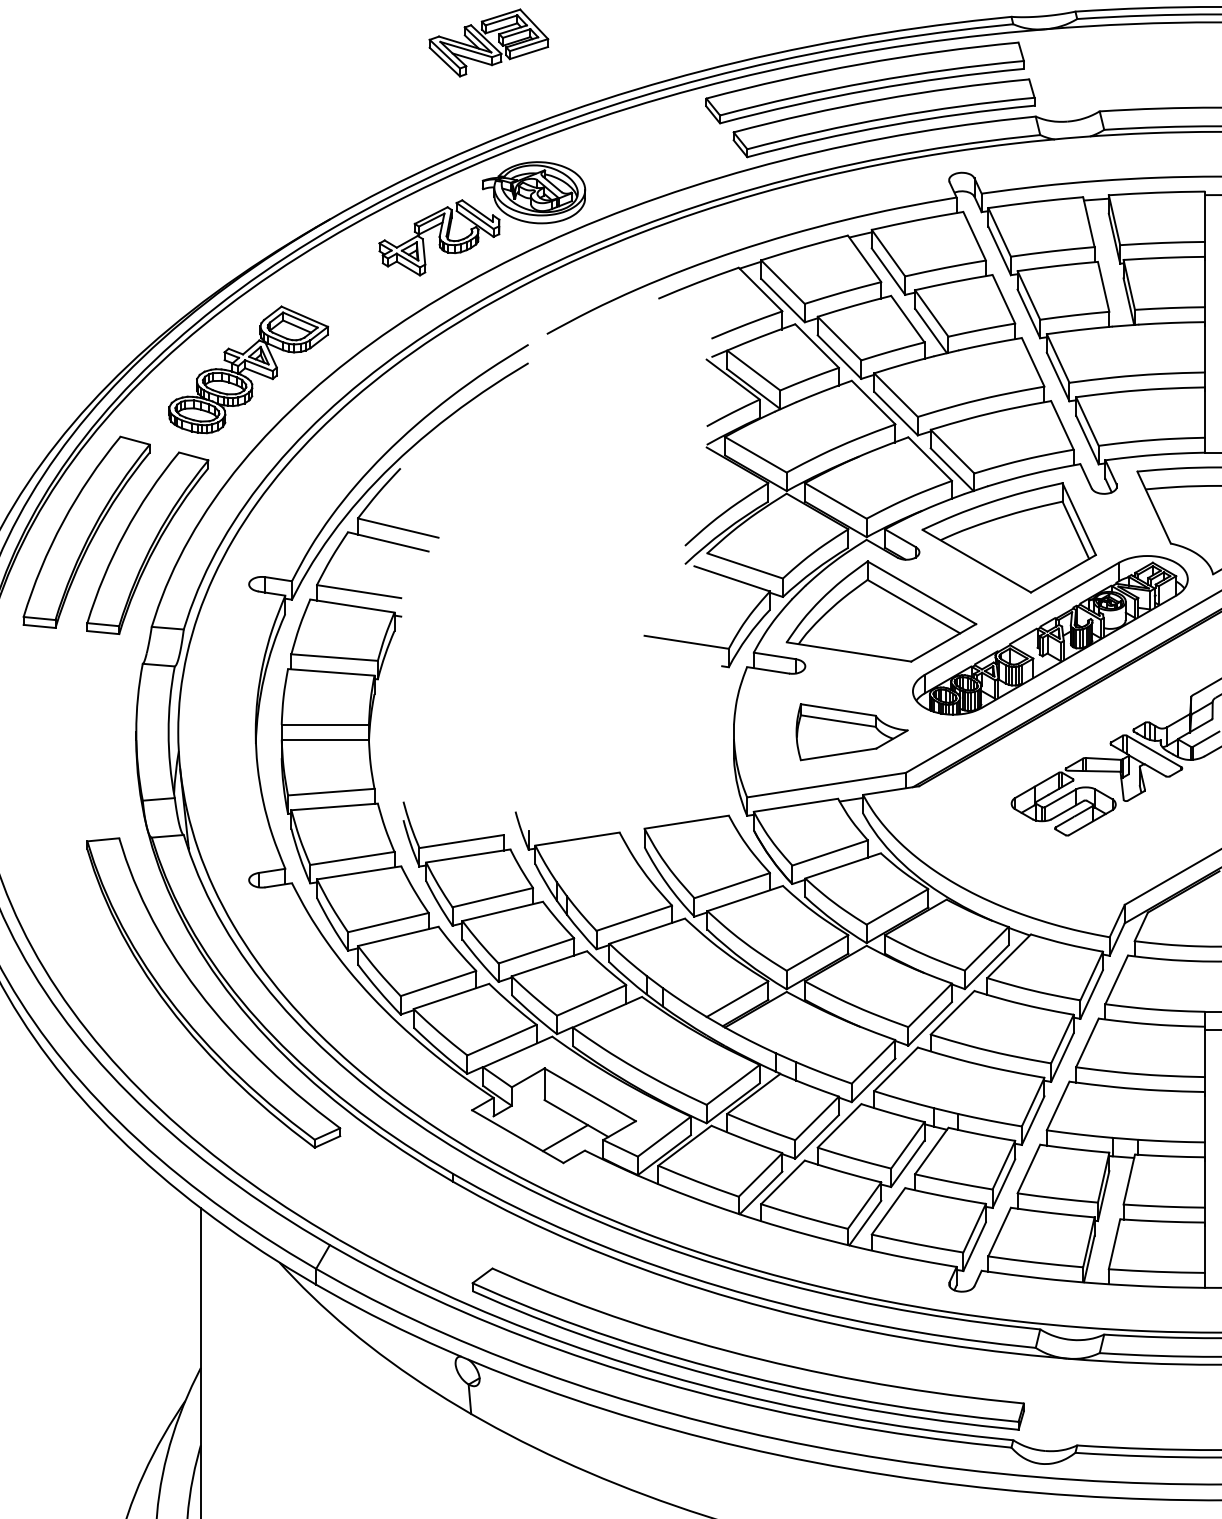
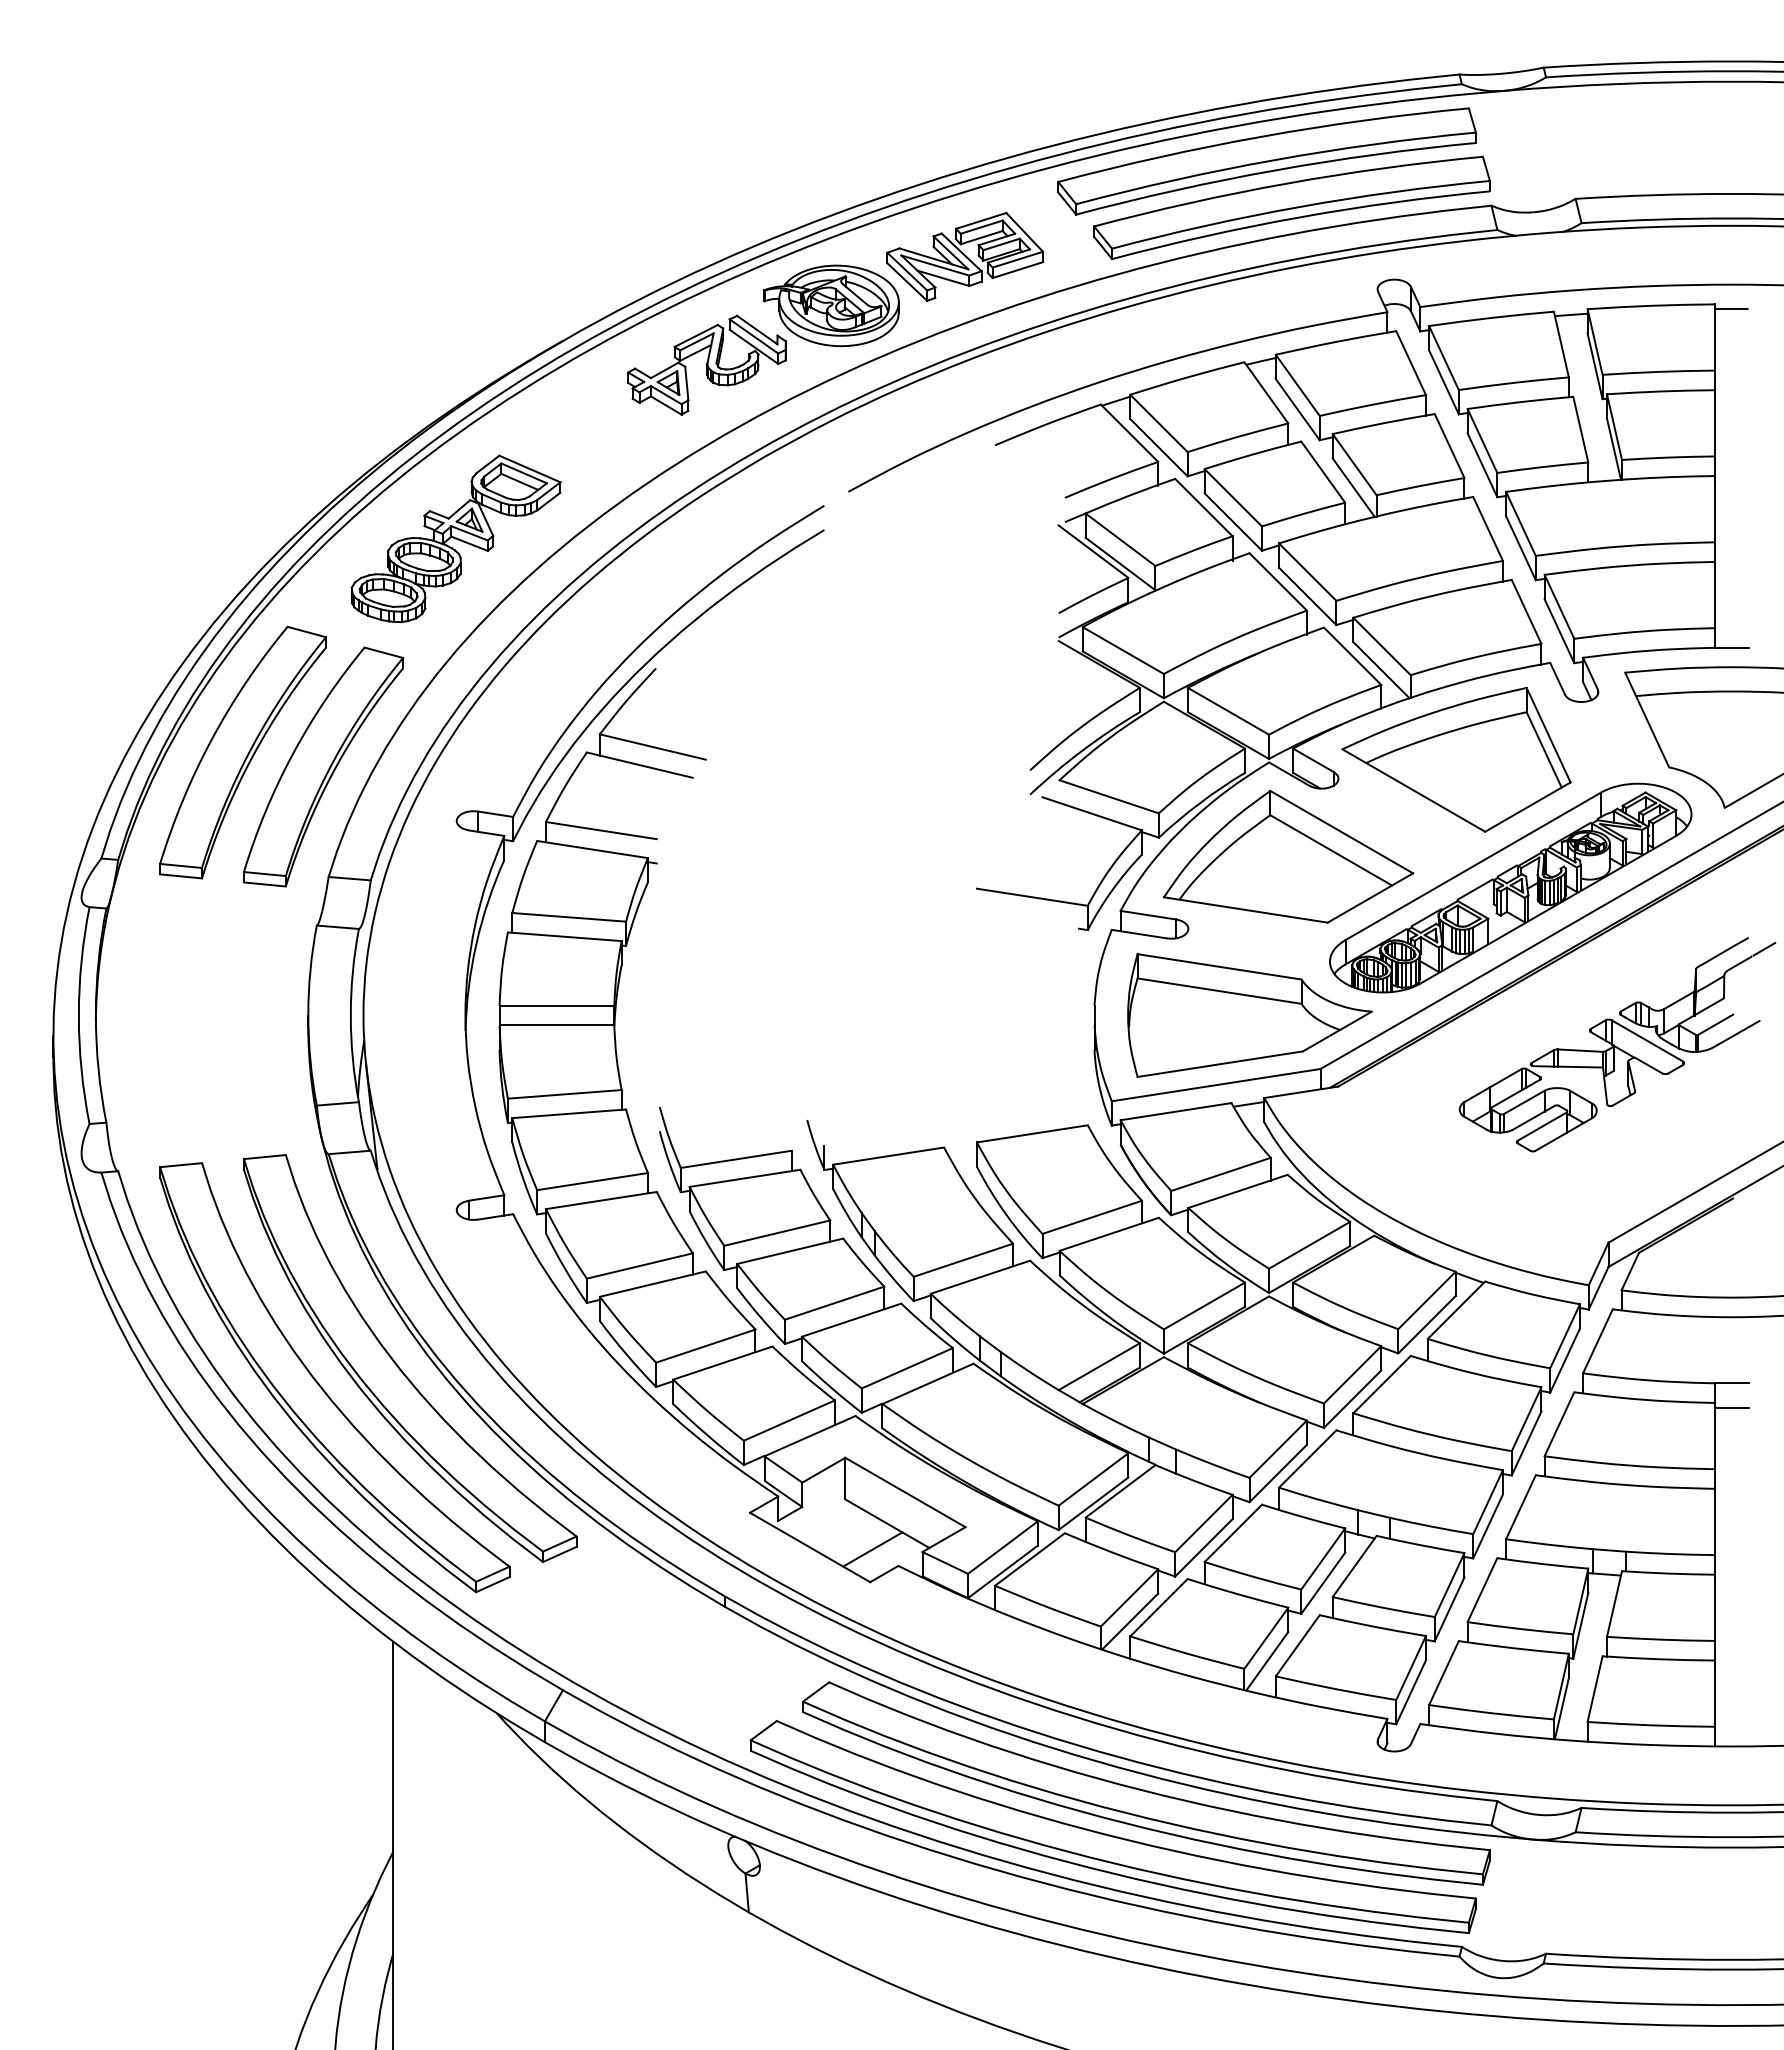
part: (489, 42) -> (965, 256), moved
part: (851, 732) -> (1249, 1015), size x1.67
part: (147, 1015) -> (323, 1388), added
part: (771, 1320) -> (1144, 1789), added

